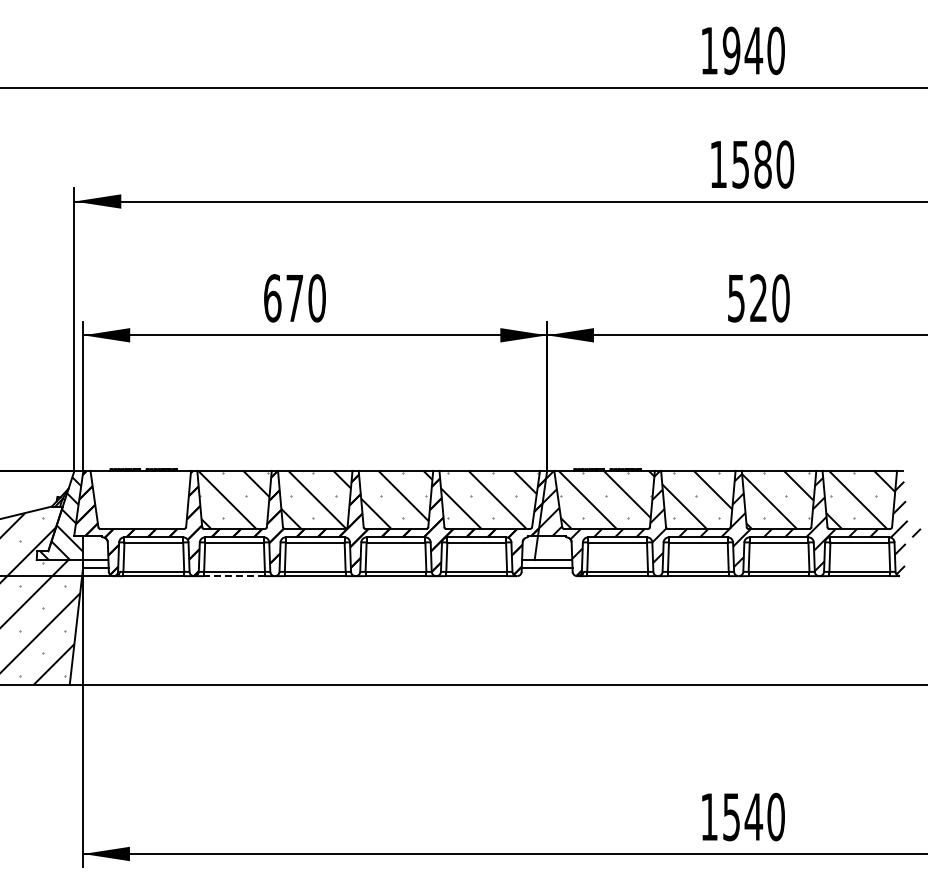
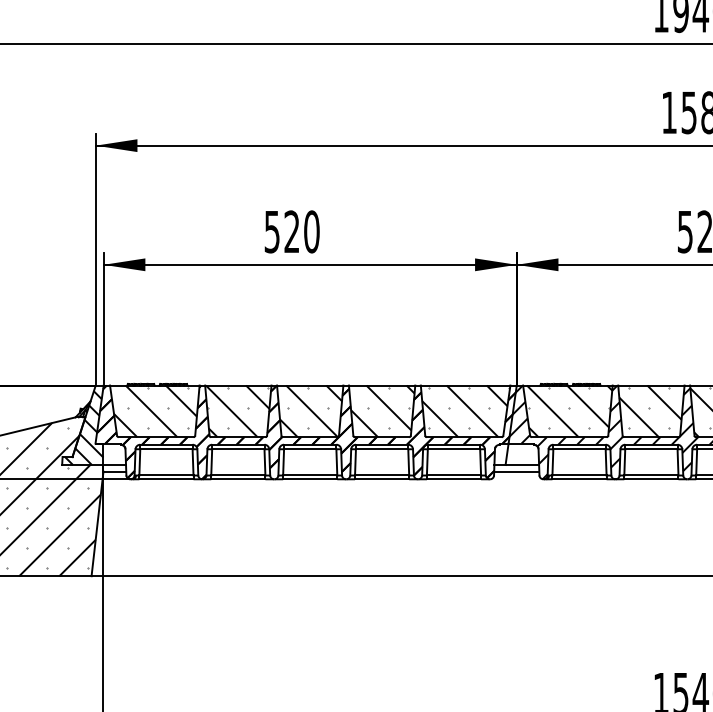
text: (283, 298) -> (281, 232), 670 -> 520
hatch: (141, 499) -> (155, 411), added
line: (234, 576) -> (238, 479), dashed -> solid

